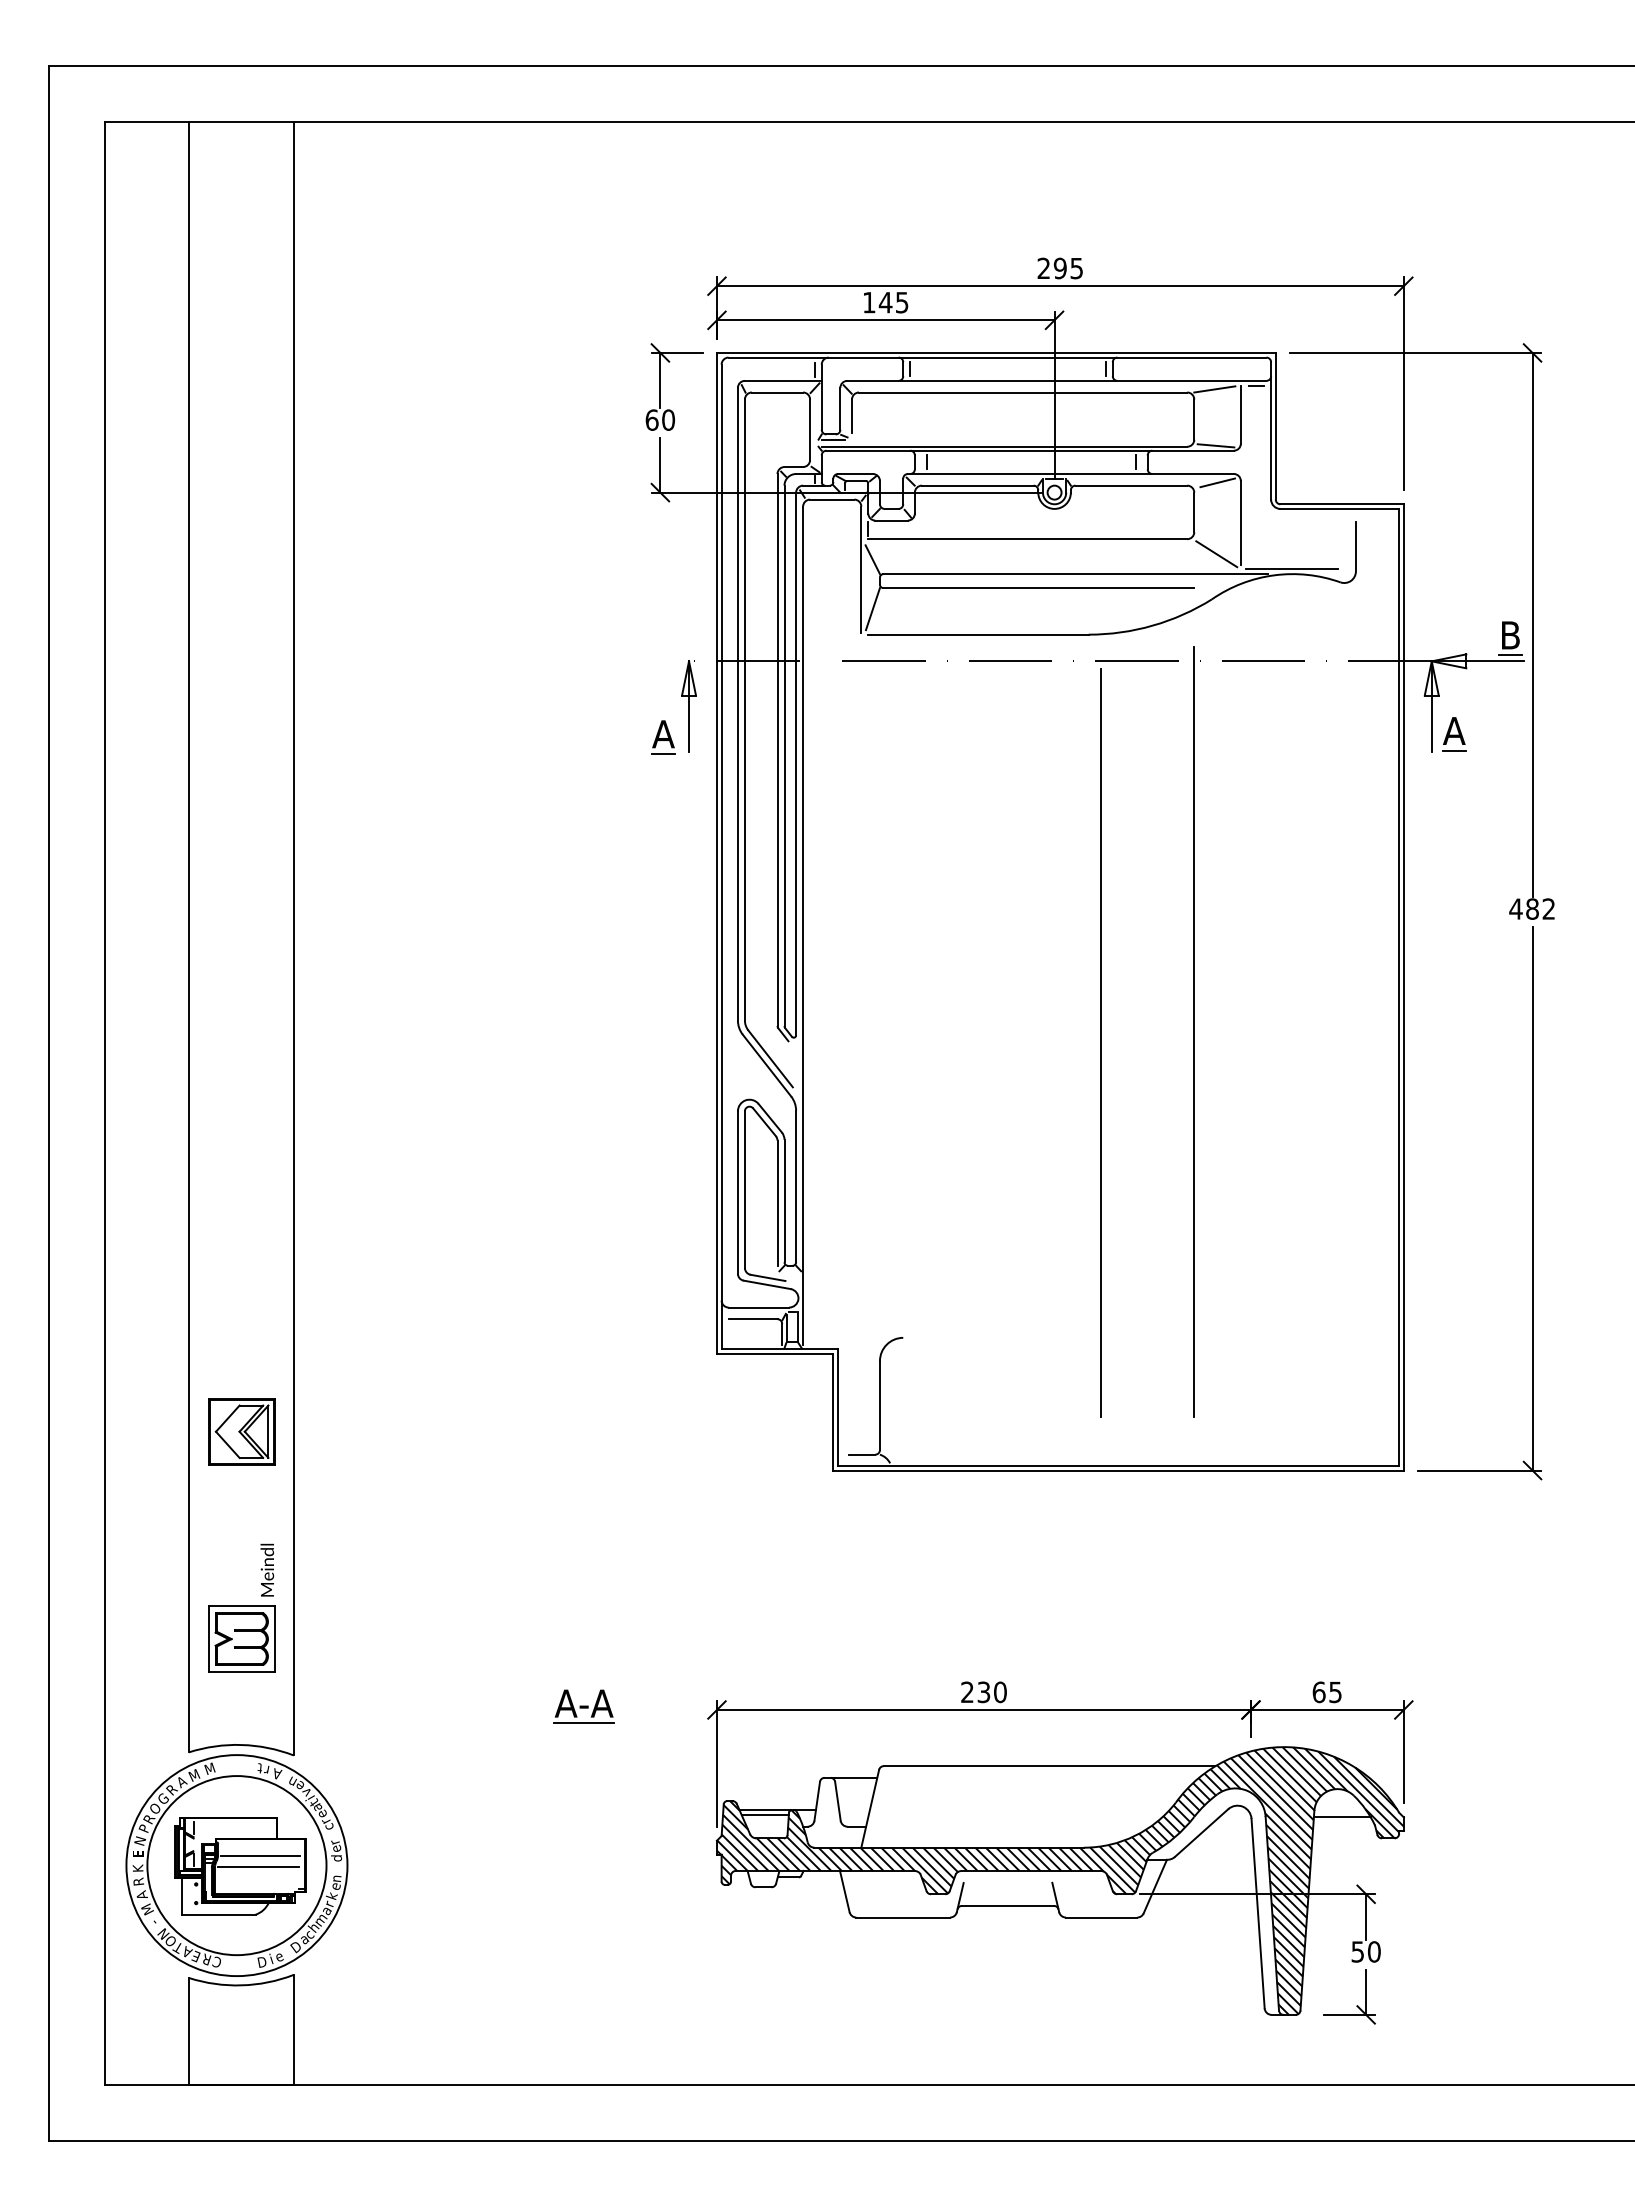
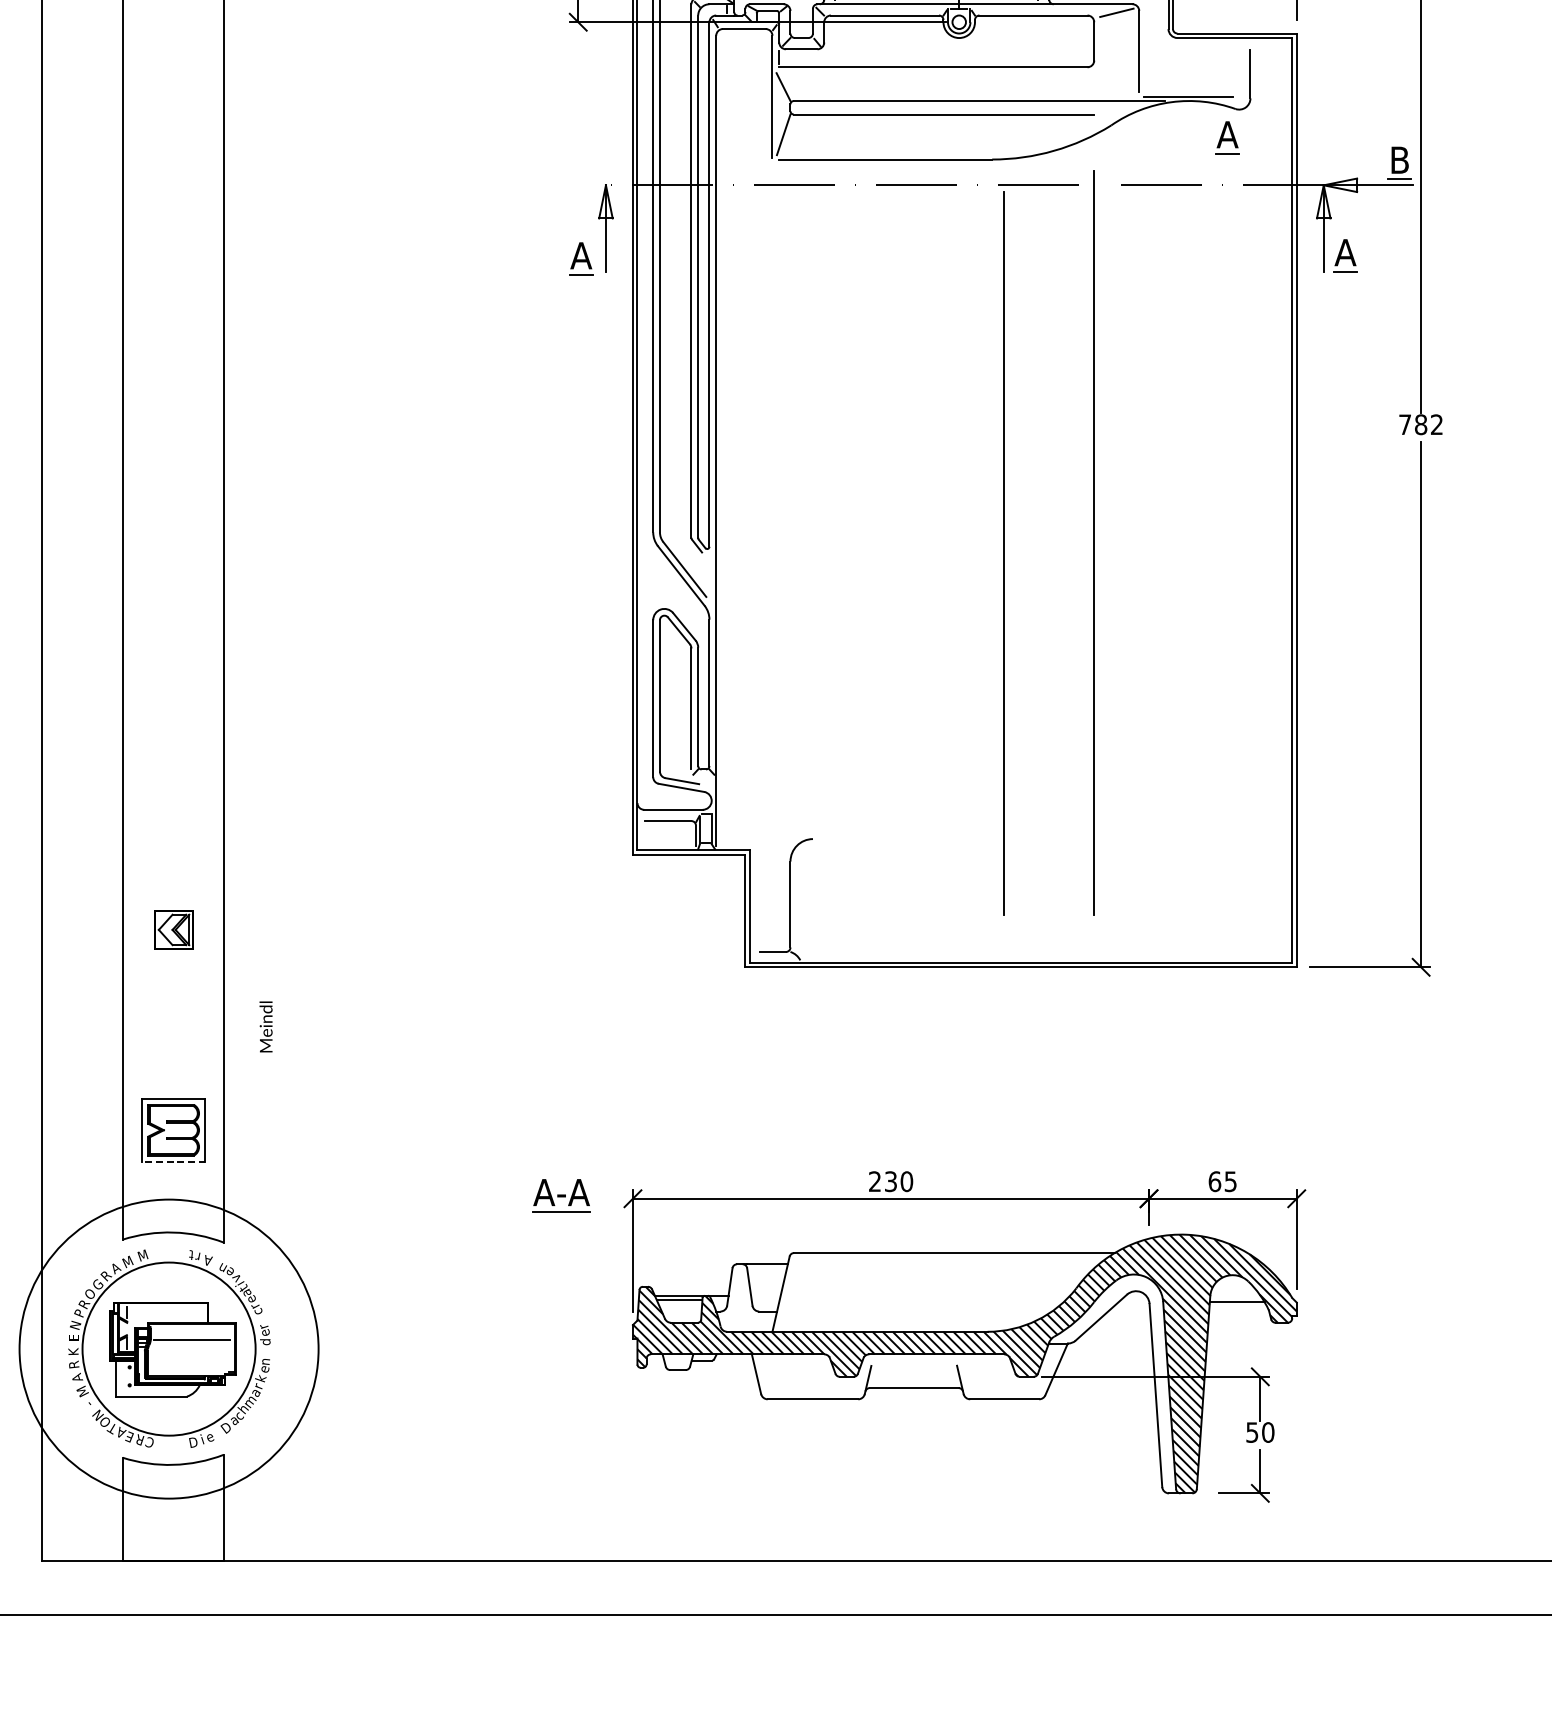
line: (1216, 554) -> (1115, 82), removed
part: (1332, 612) -> (1227, 138), added
text: (1515, 908) -> (1404, 424), 482 -> 782
part: (241, 1431) -> (173, 929), size x0.6
text: (267, 1569) -> (266, 1026), moved
line: (241, 1671) -> (173, 1161), solid -> dashed
part: (583, 1706) -> (560, 1195), moved
circle: (236, 1865) -> (168, 1349), size x1.4
line: (258, 1866) -> (189, 1349), removed

